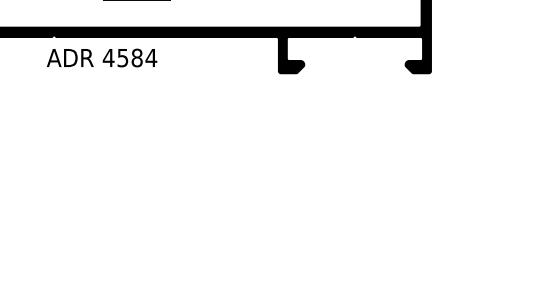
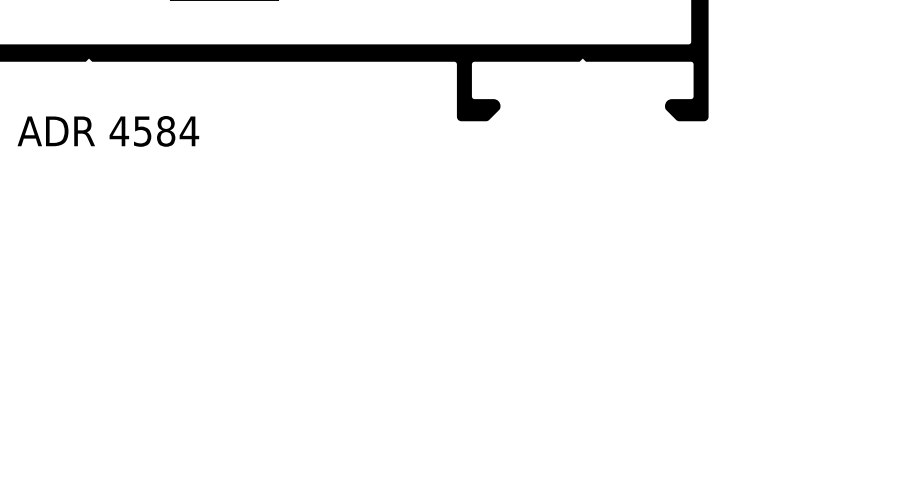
text: (102, 57) -> (109, 130), moved

